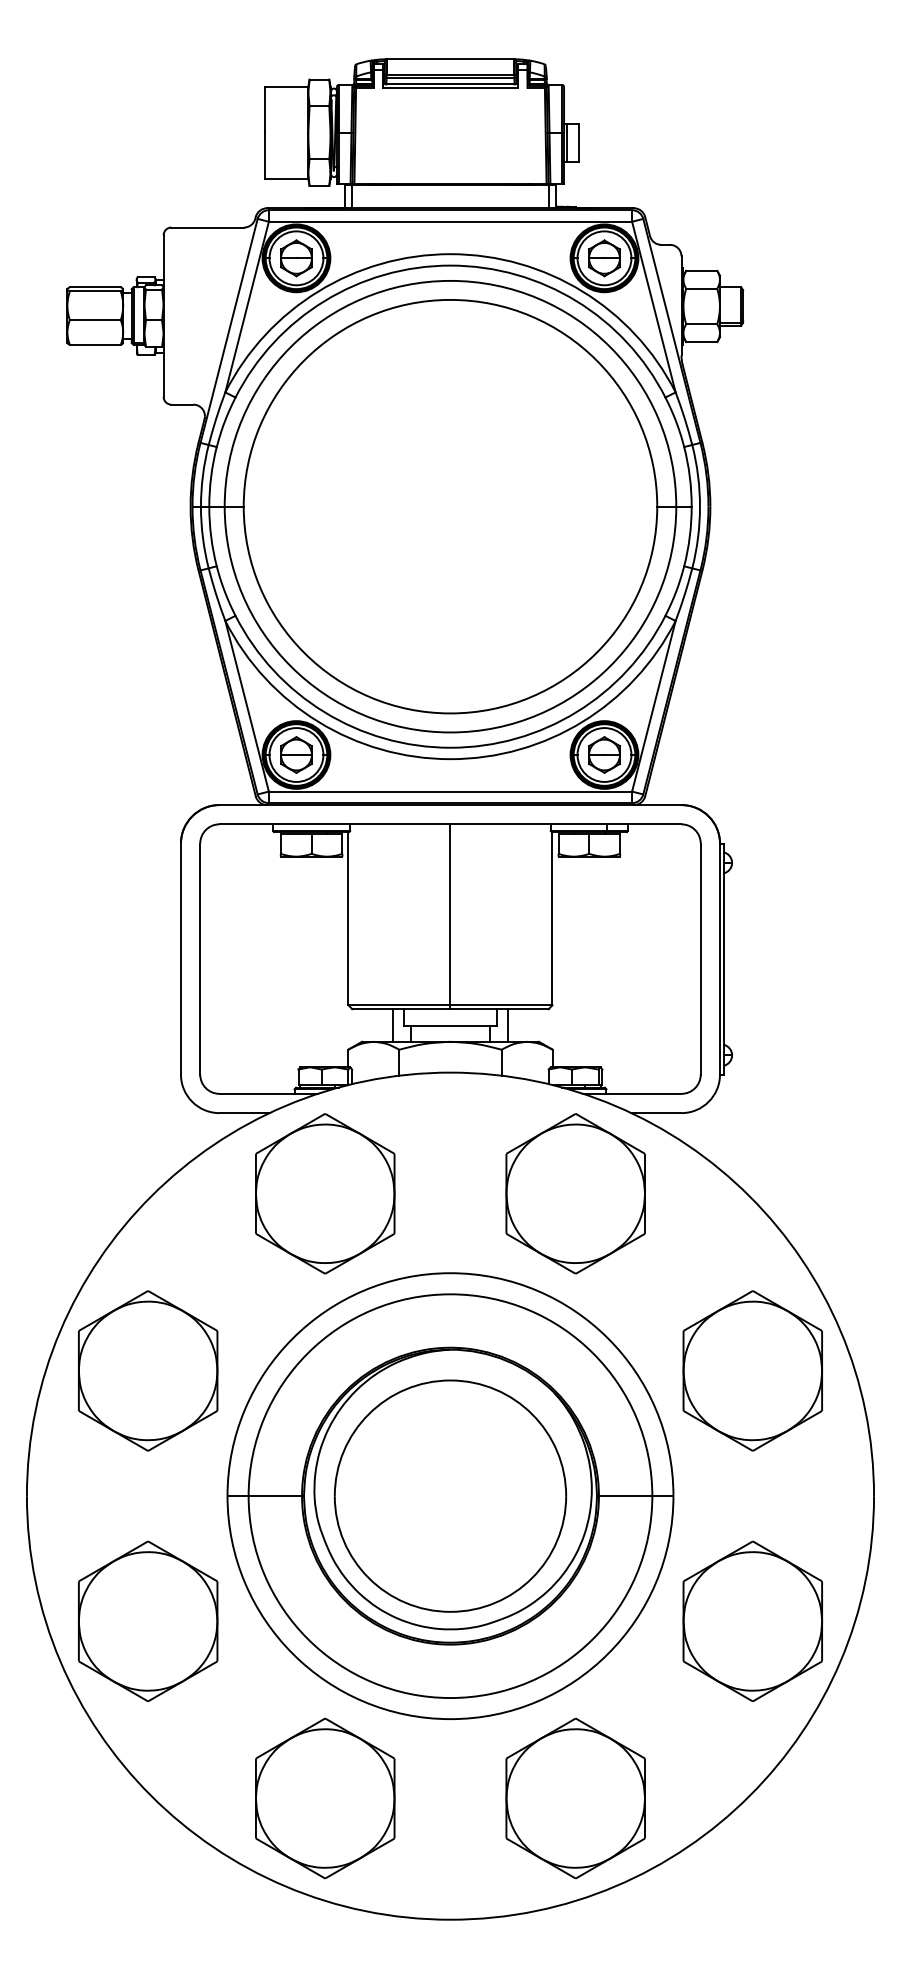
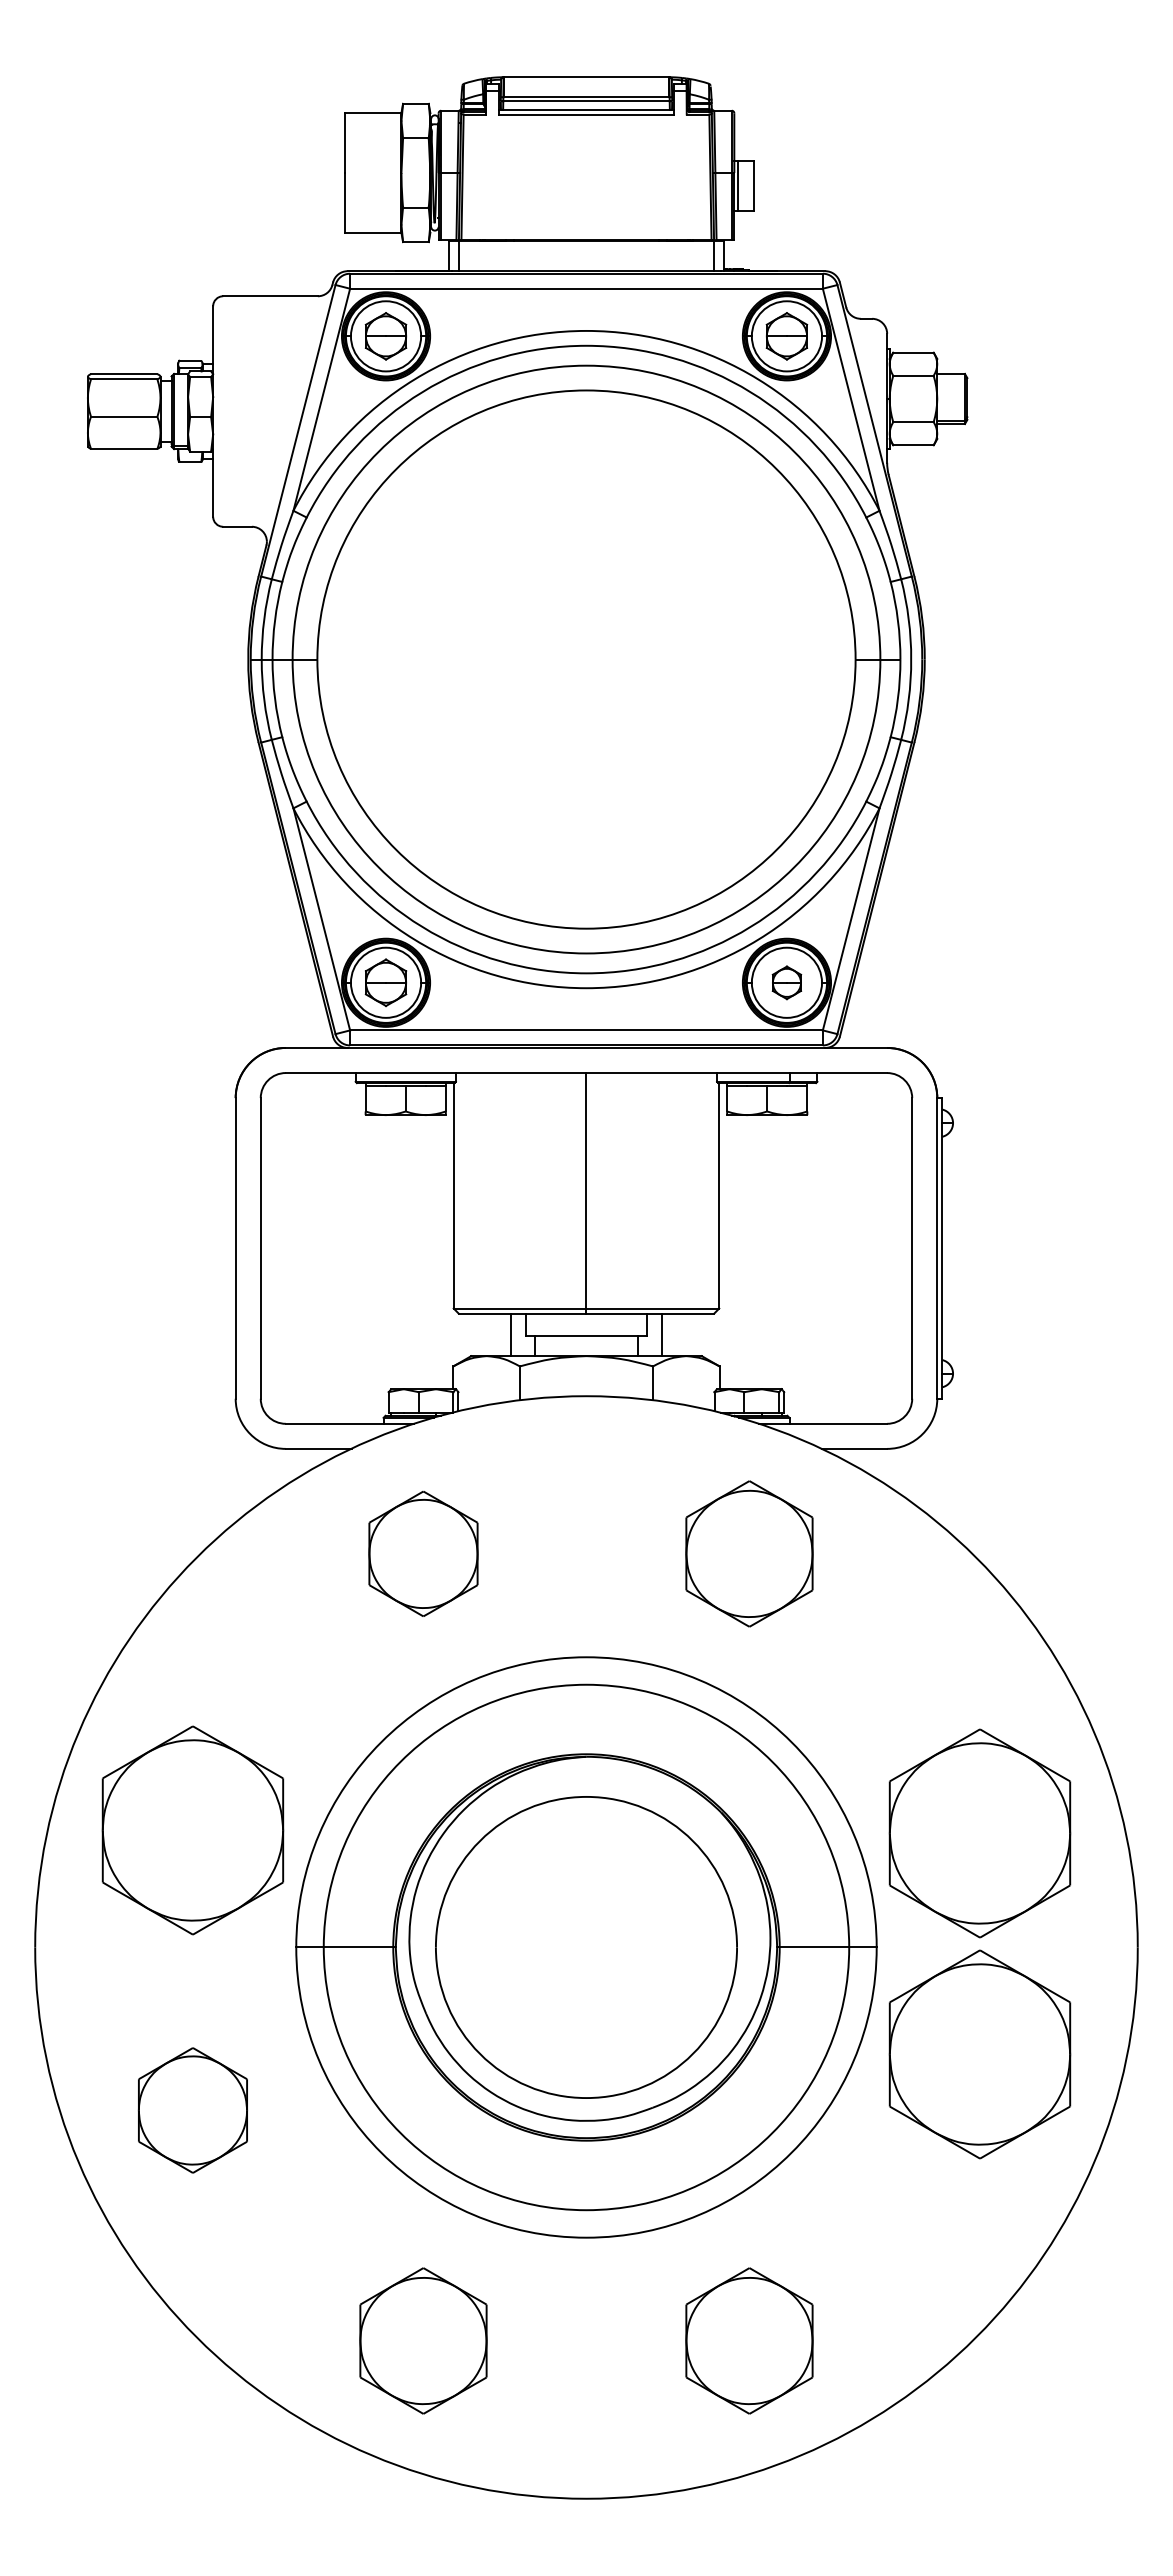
part: (604, 754) -> (786, 982), size x0.7
part: (325, 1193) -> (423, 1553), size x0.6
part: (575, 1193) -> (749, 1553), size x0.7
part: (147, 1370) -> (192, 1830), moved
part: (752, 1370) -> (979, 1833), moved
part: (147, 1621) -> (192, 2110), size x0.6
part: (752, 1621) -> (979, 2054), moved
part: (325, 1798) -> (423, 2340), size x0.7
part: (575, 1798) -> (749, 2340), size x0.7

